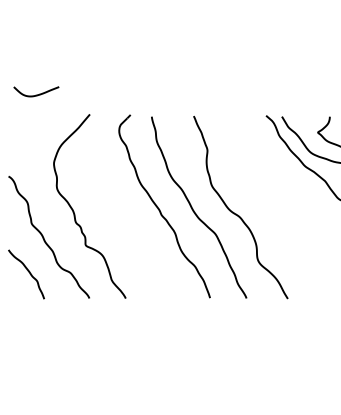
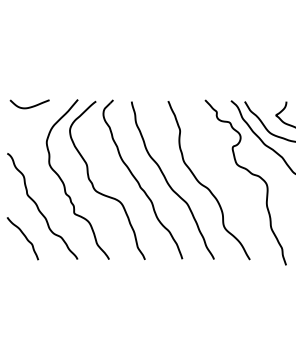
curve: (36, 94) -> (29, 106), moved
curve: (290, 201) -> (252, 175), added
curve: (116, 221) -> (101, 192), added

